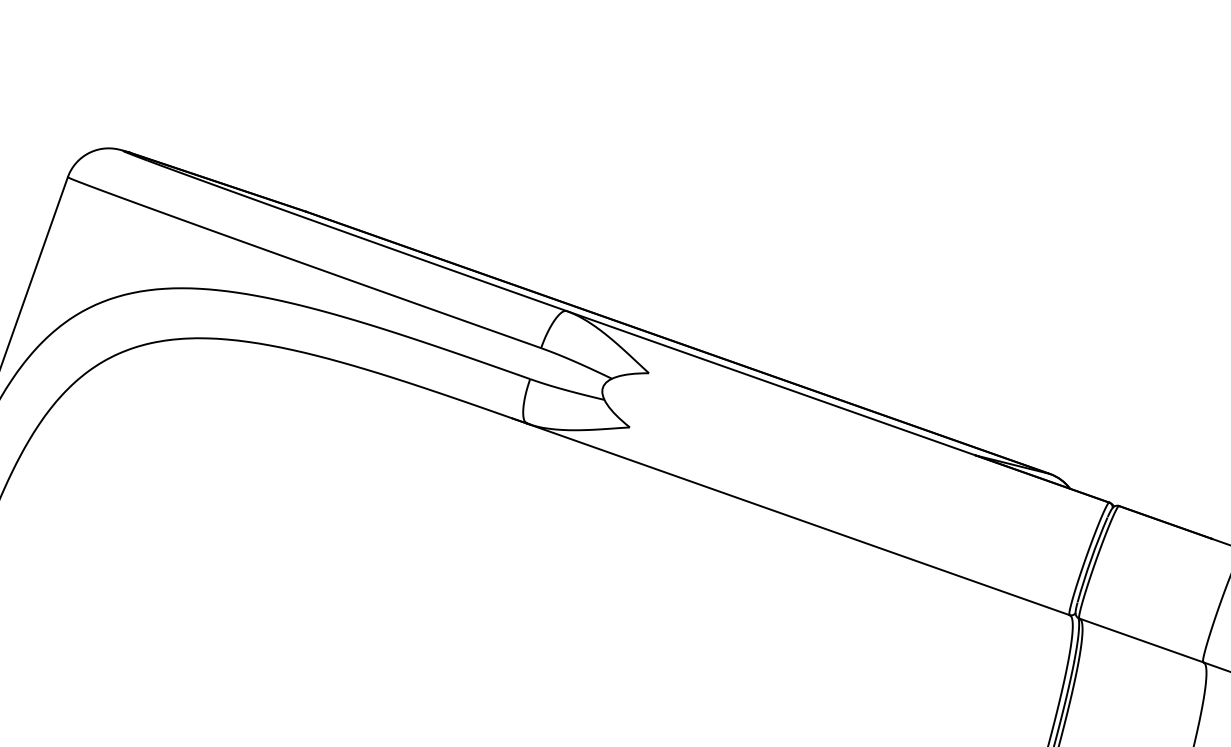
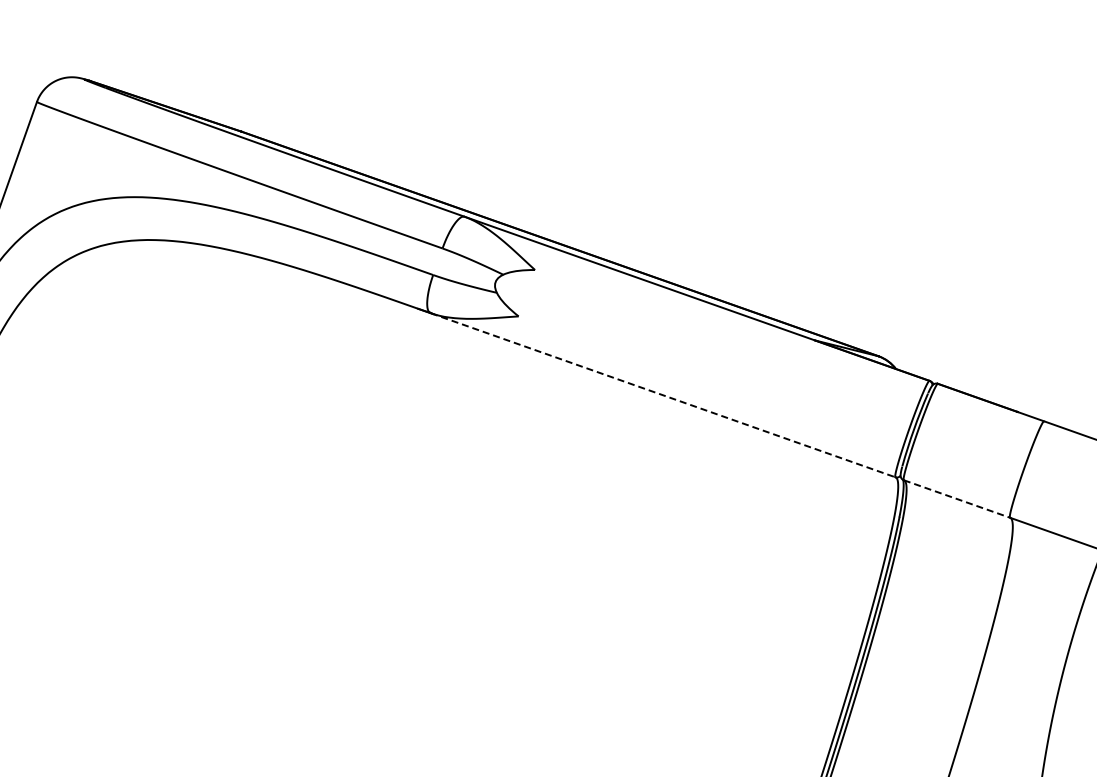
line: (798, 519) -> (663, 395), solid -> dashed
line: (1141, 641) -> (957, 499), solid -> dashed

